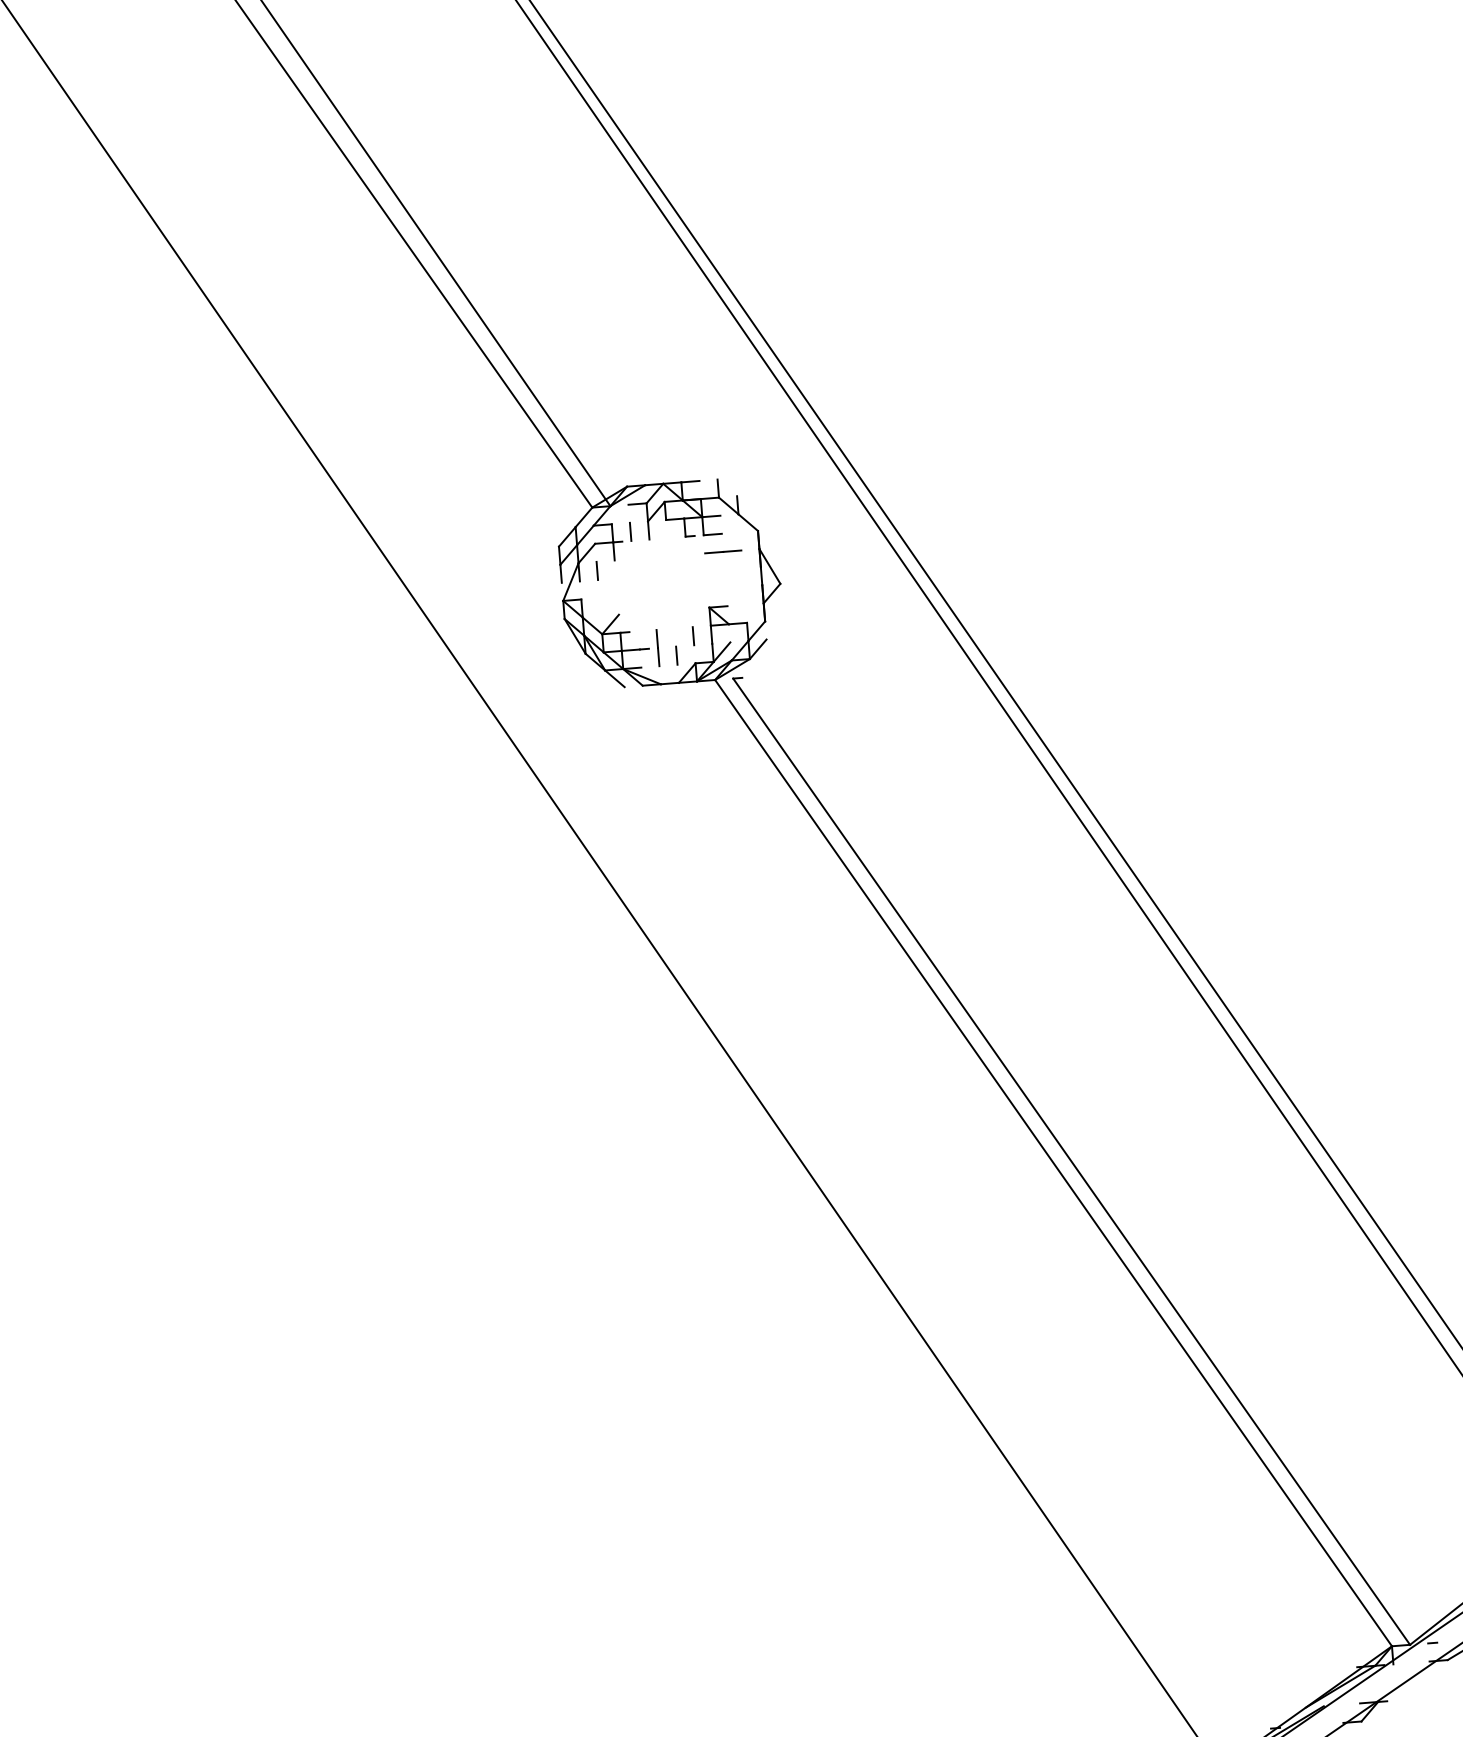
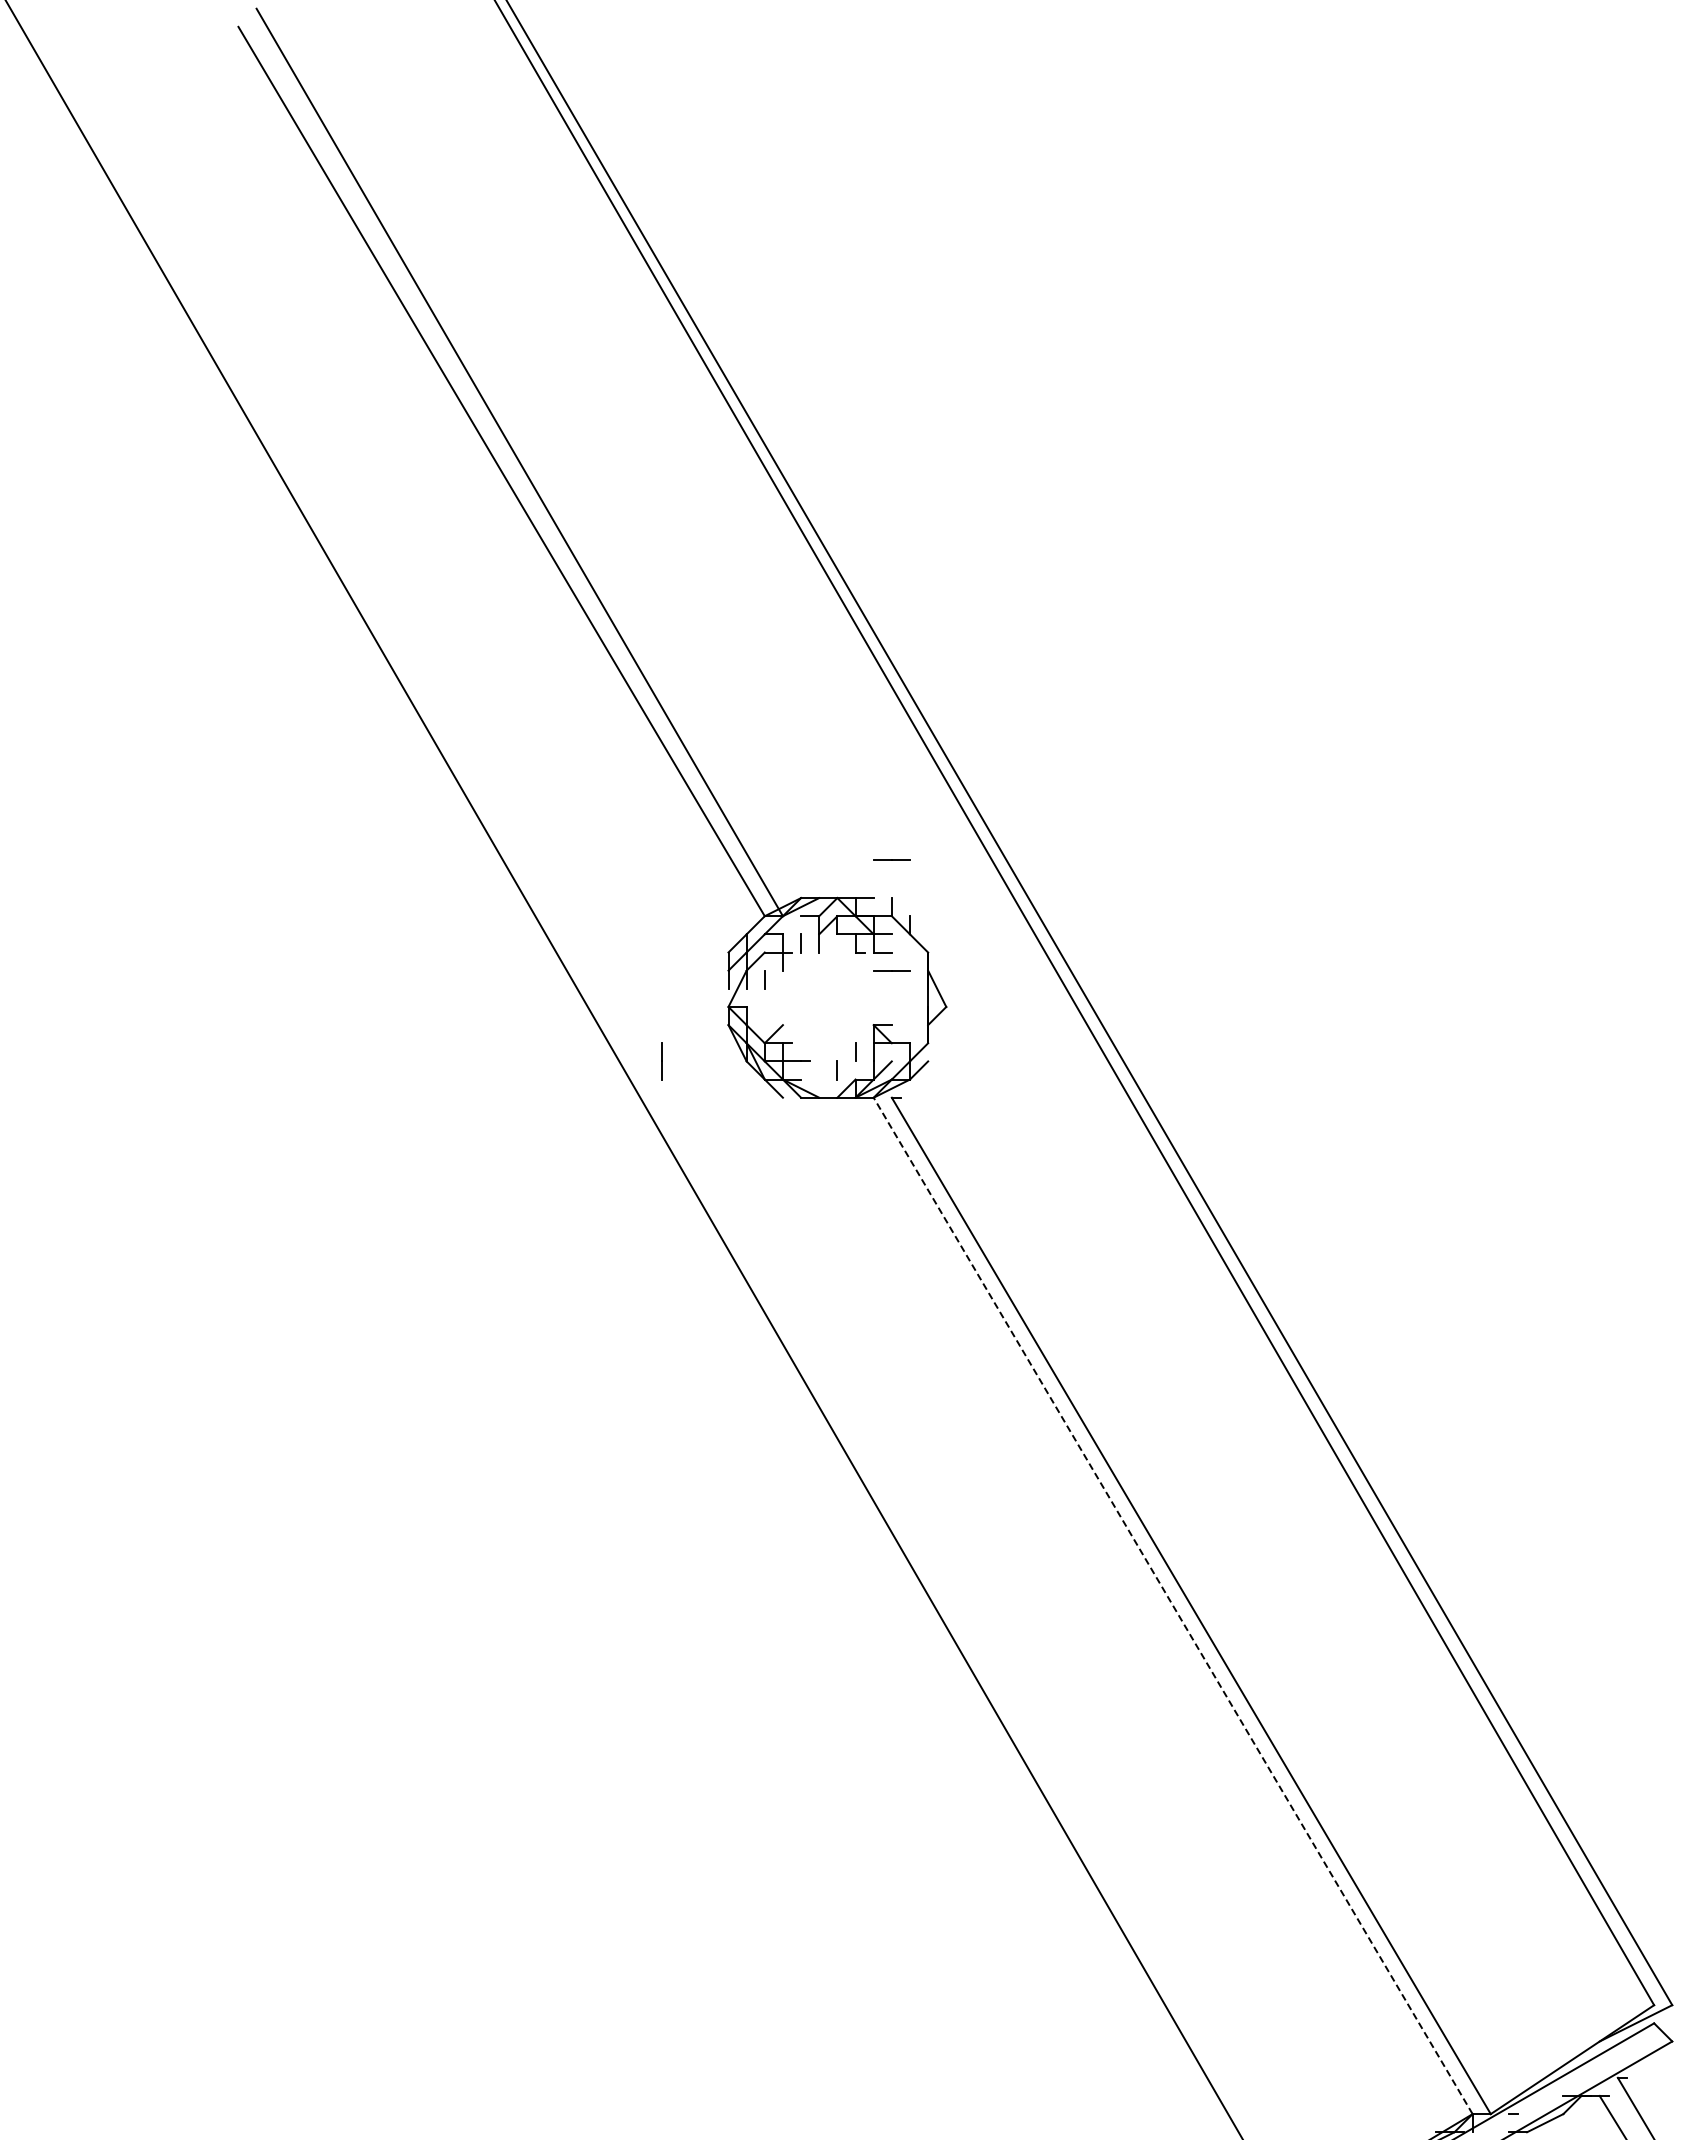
line: (714, 441) -> (891, 859), added
line: (657, 648) -> (661, 1061), moved
line: (1053, 1162) -> (1173, 1605), solid -> dashed

